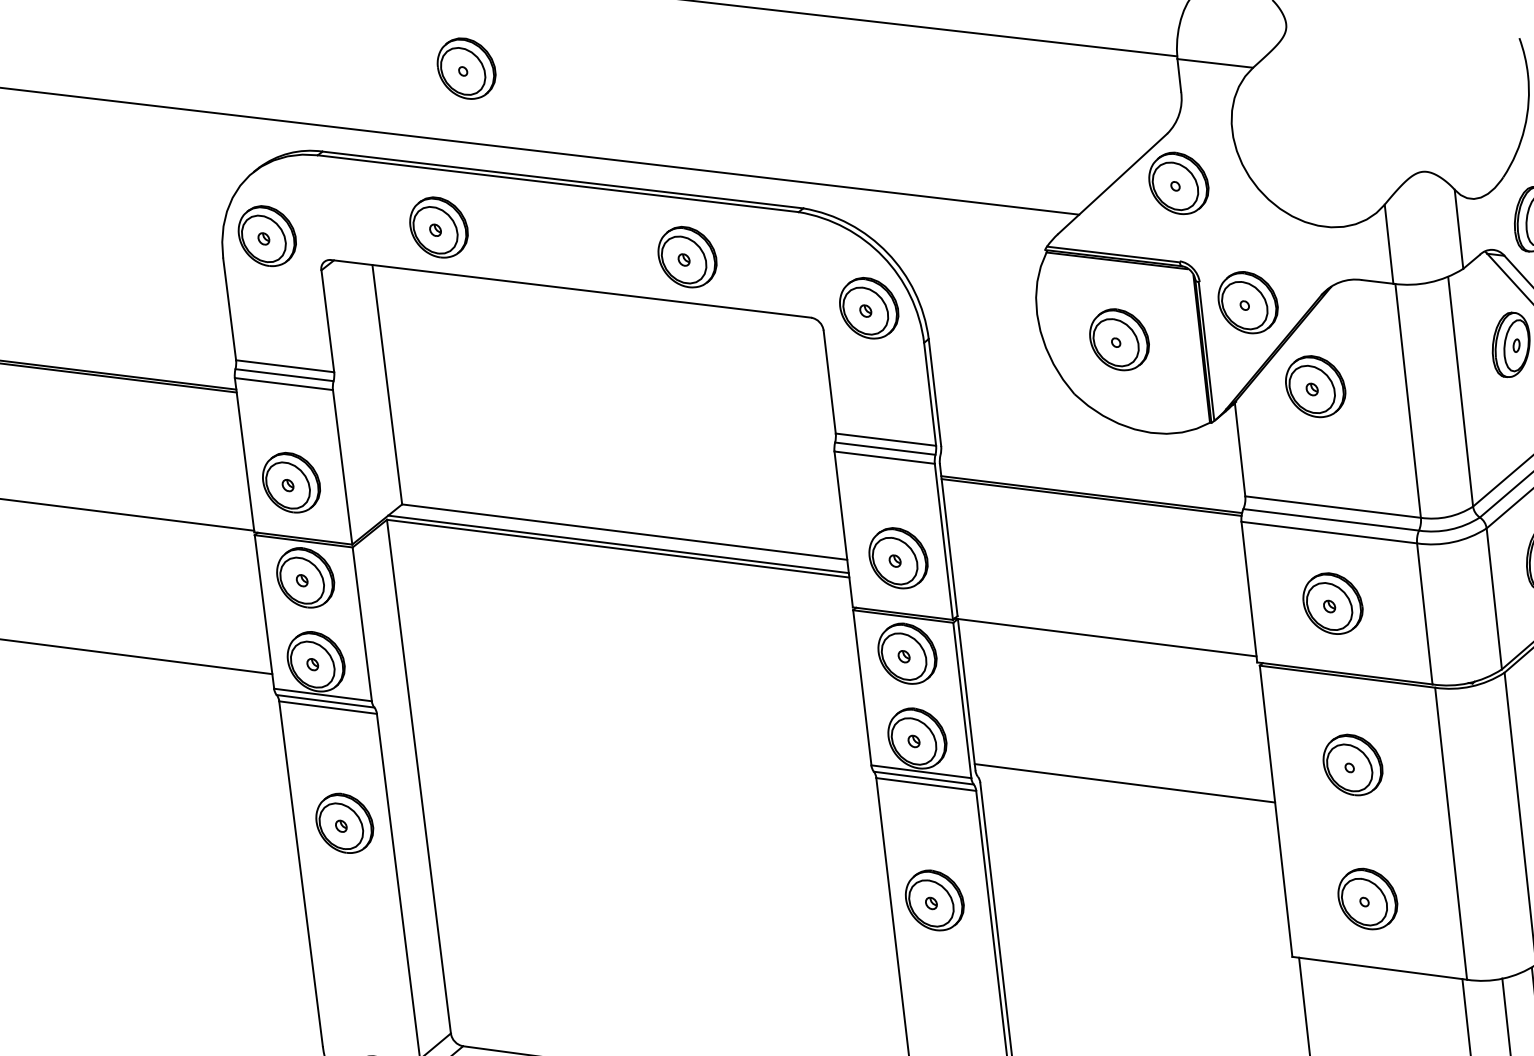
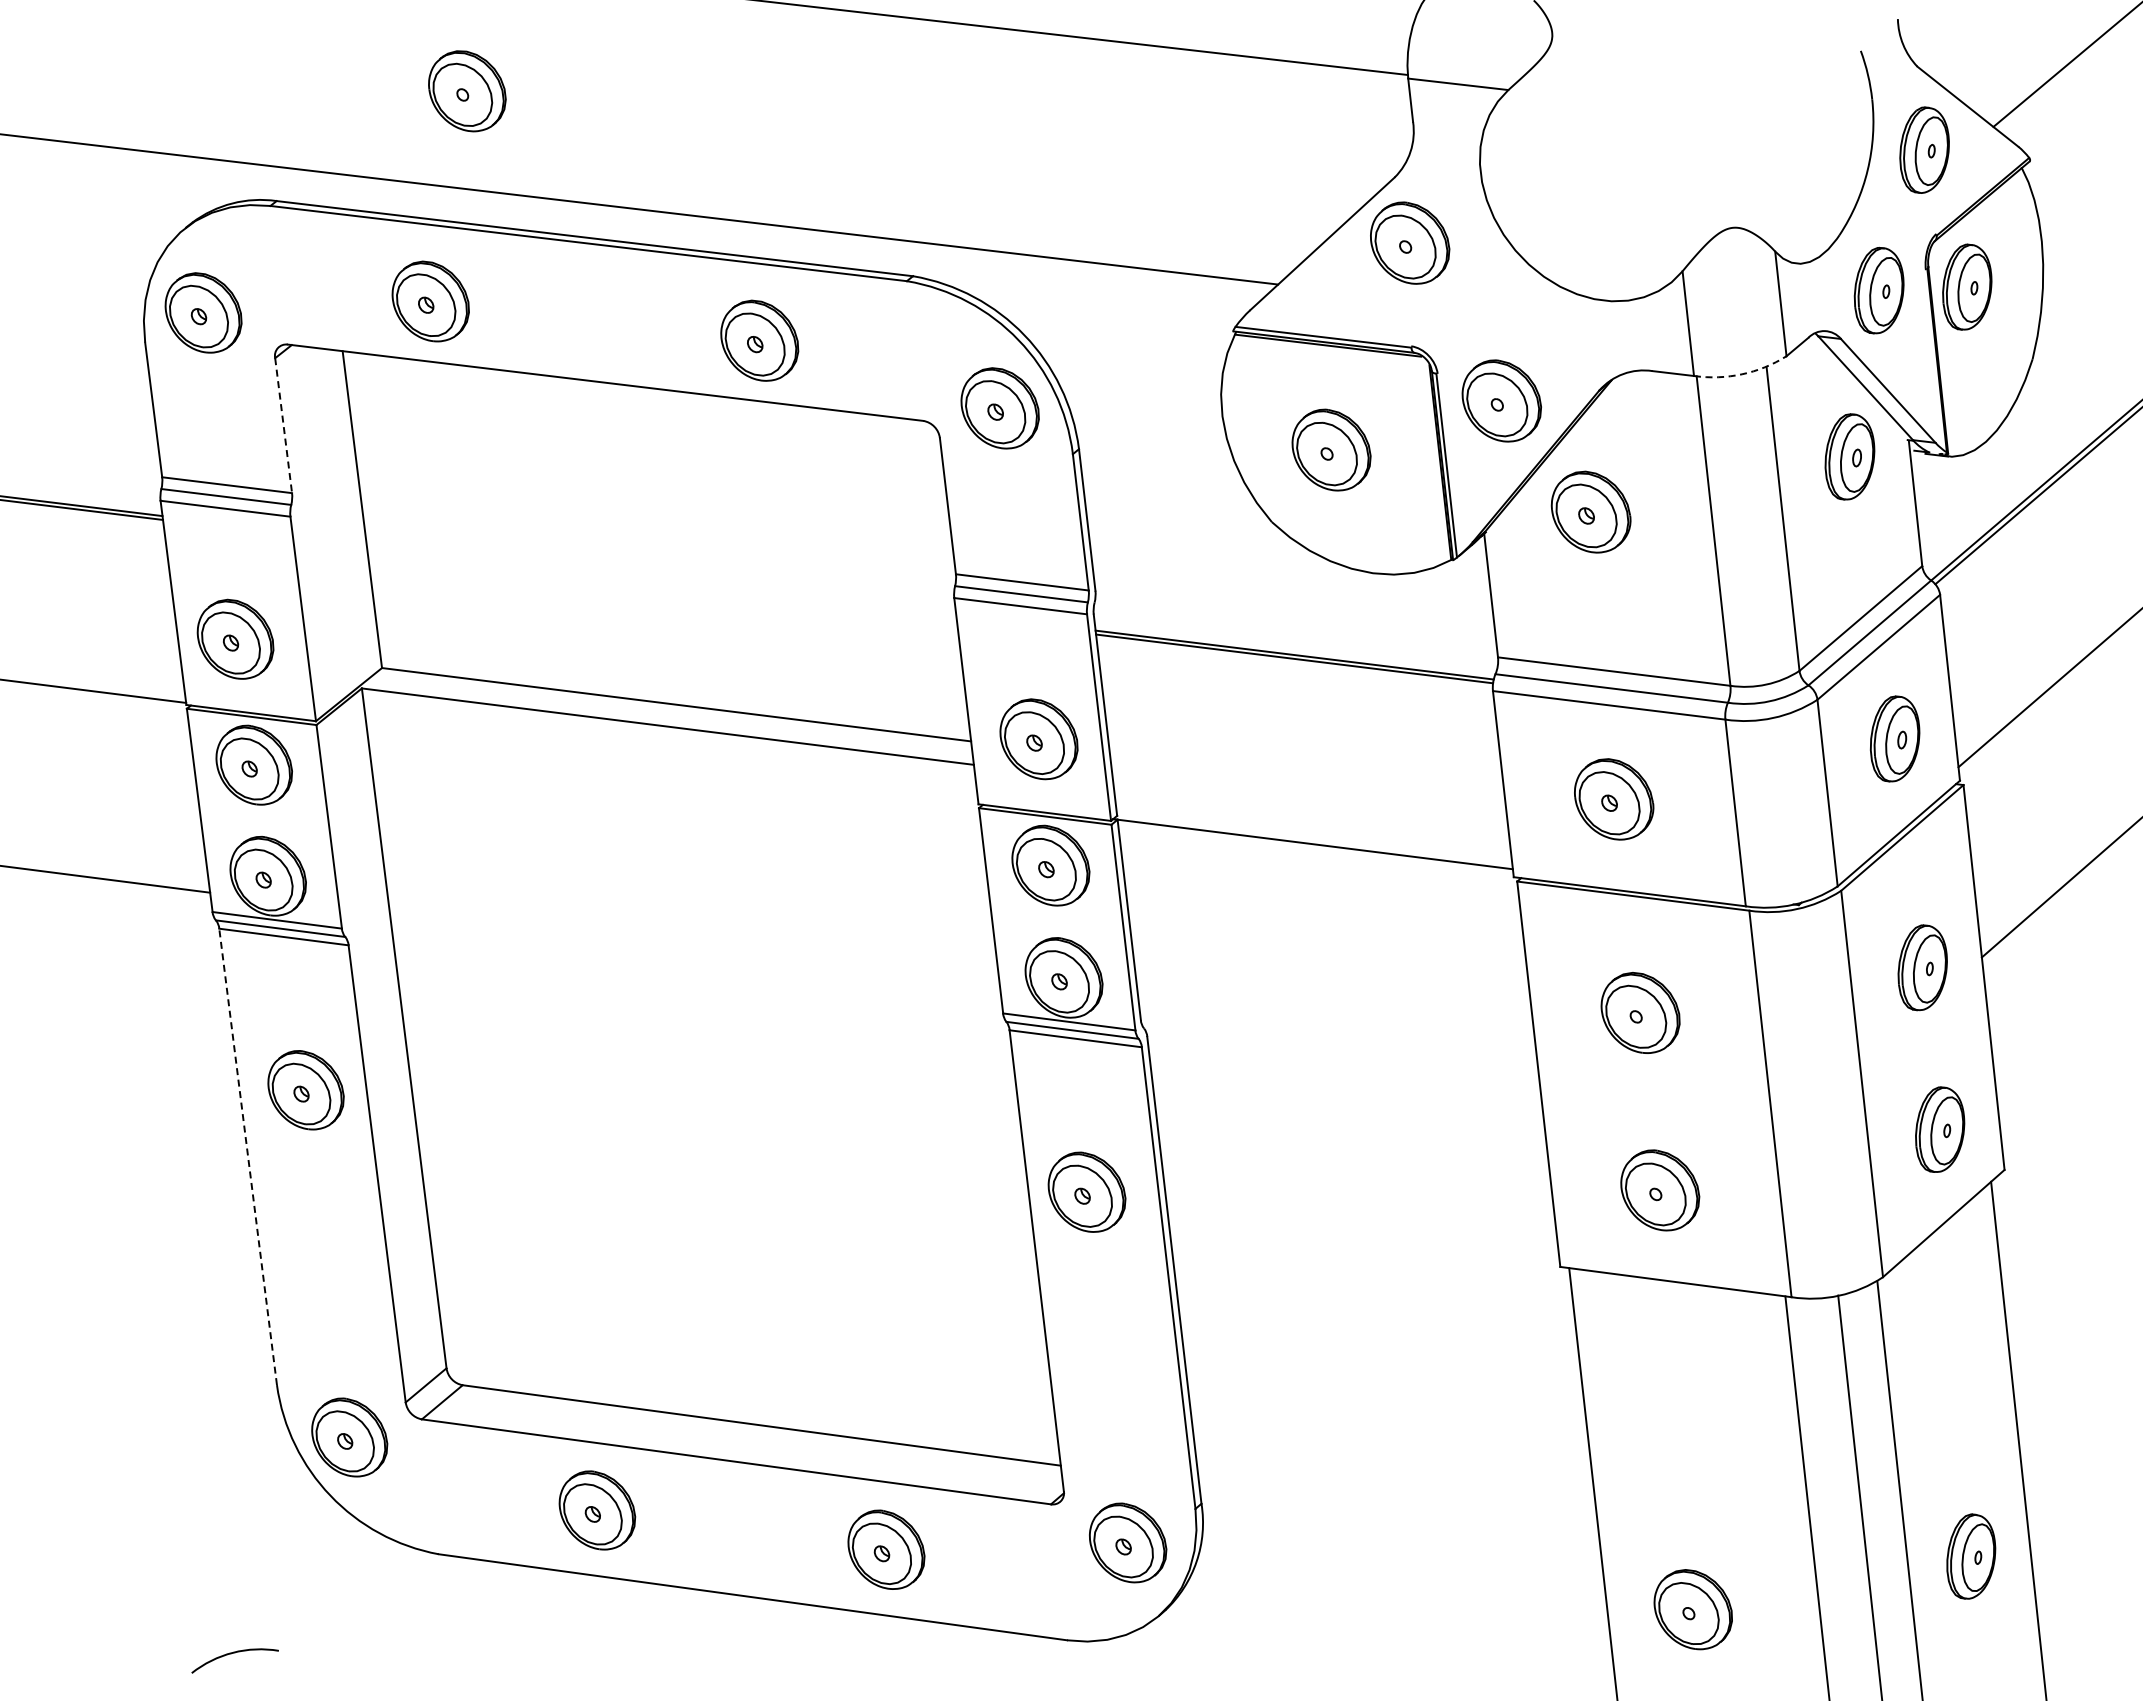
arc: (1430, 282) -> (1742, 374), solid -> dashed
line: (327, 321) -> (283, 425), solid -> dashed
line: (618, 544) -> (668, 720), removed
line: (1124, 782) -> (1338, 1036), removed
line: (301, 873) -> (248, 1156), solid -> dashed

